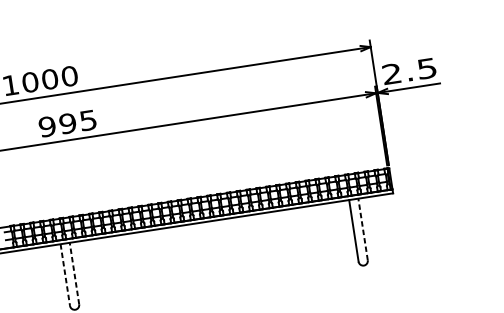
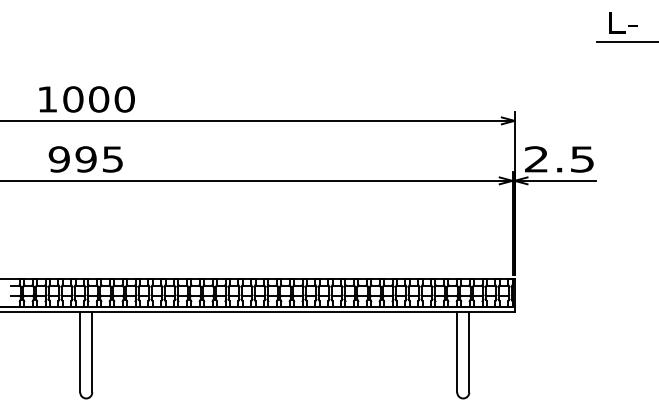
text: (67, 123) -> (85, 159), moved
line: (363, 228) -> (469, 351), dashed -> solid
line: (74, 273) -> (92, 351), dashed -> solid
line: (65, 275) -> (80, 352), dashed -> solid

